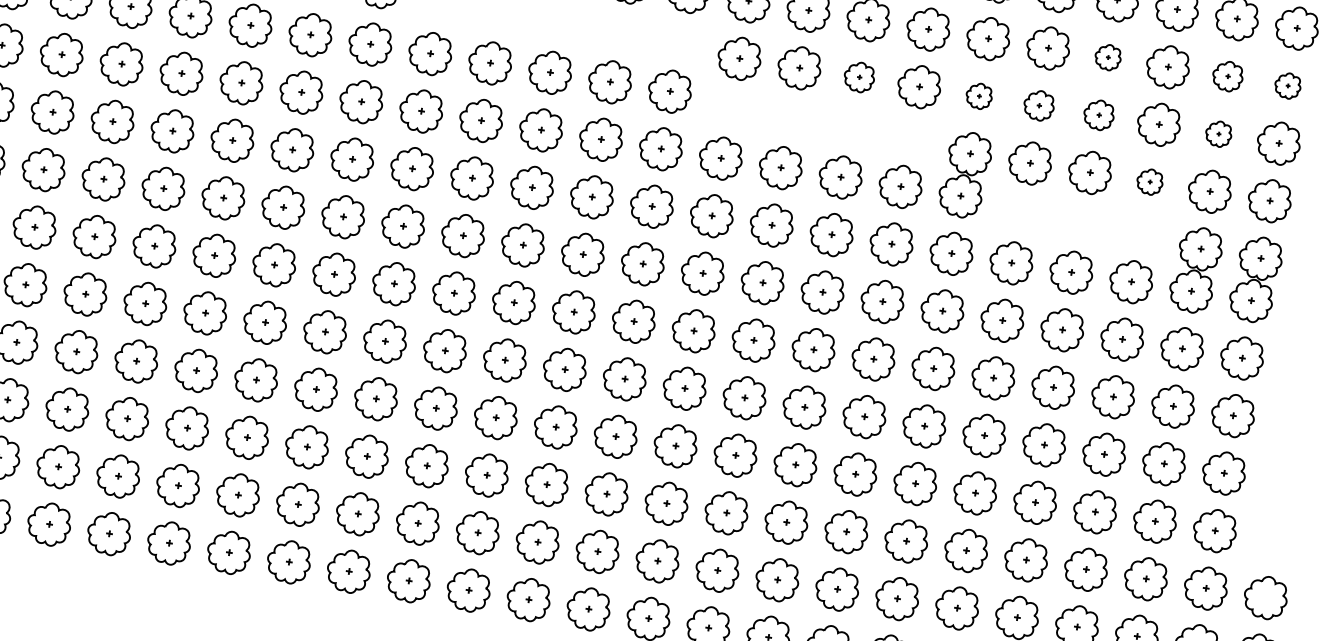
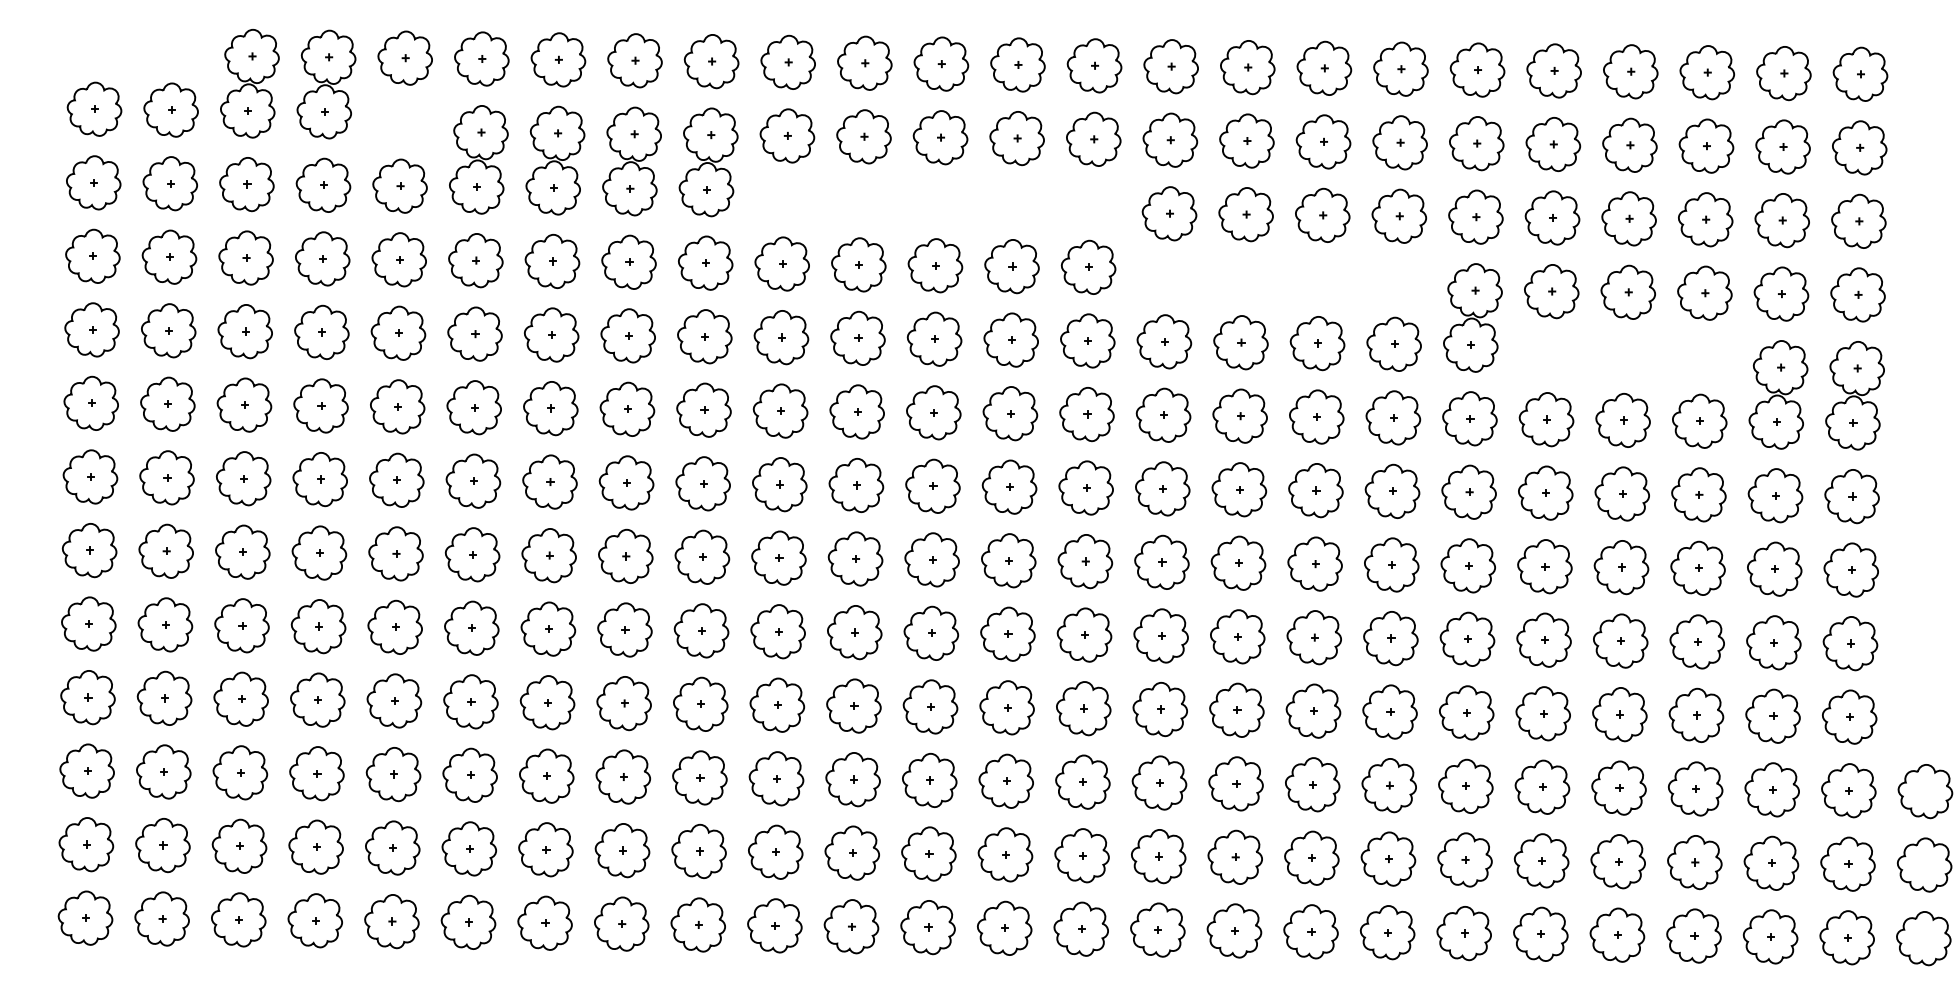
part: (1107, 56) -> (1629, 144), size x1.67
part: (1227, 75) -> (1782, 146), size x1.43
part: (859, 76) -> (1322, 214), size x1.43
part: (1287, 85) -> (1859, 147), size x1.67
part: (978, 95) -> (1475, 216), size x1.67
part: (1039, 105) -> (1552, 217), size x1.43
part: (1098, 114) -> (1628, 218), size x1.43
part: (1218, 133) -> (1781, 220), size x1.67
part: (1149, 181) -> (1704, 292), size x1.67

